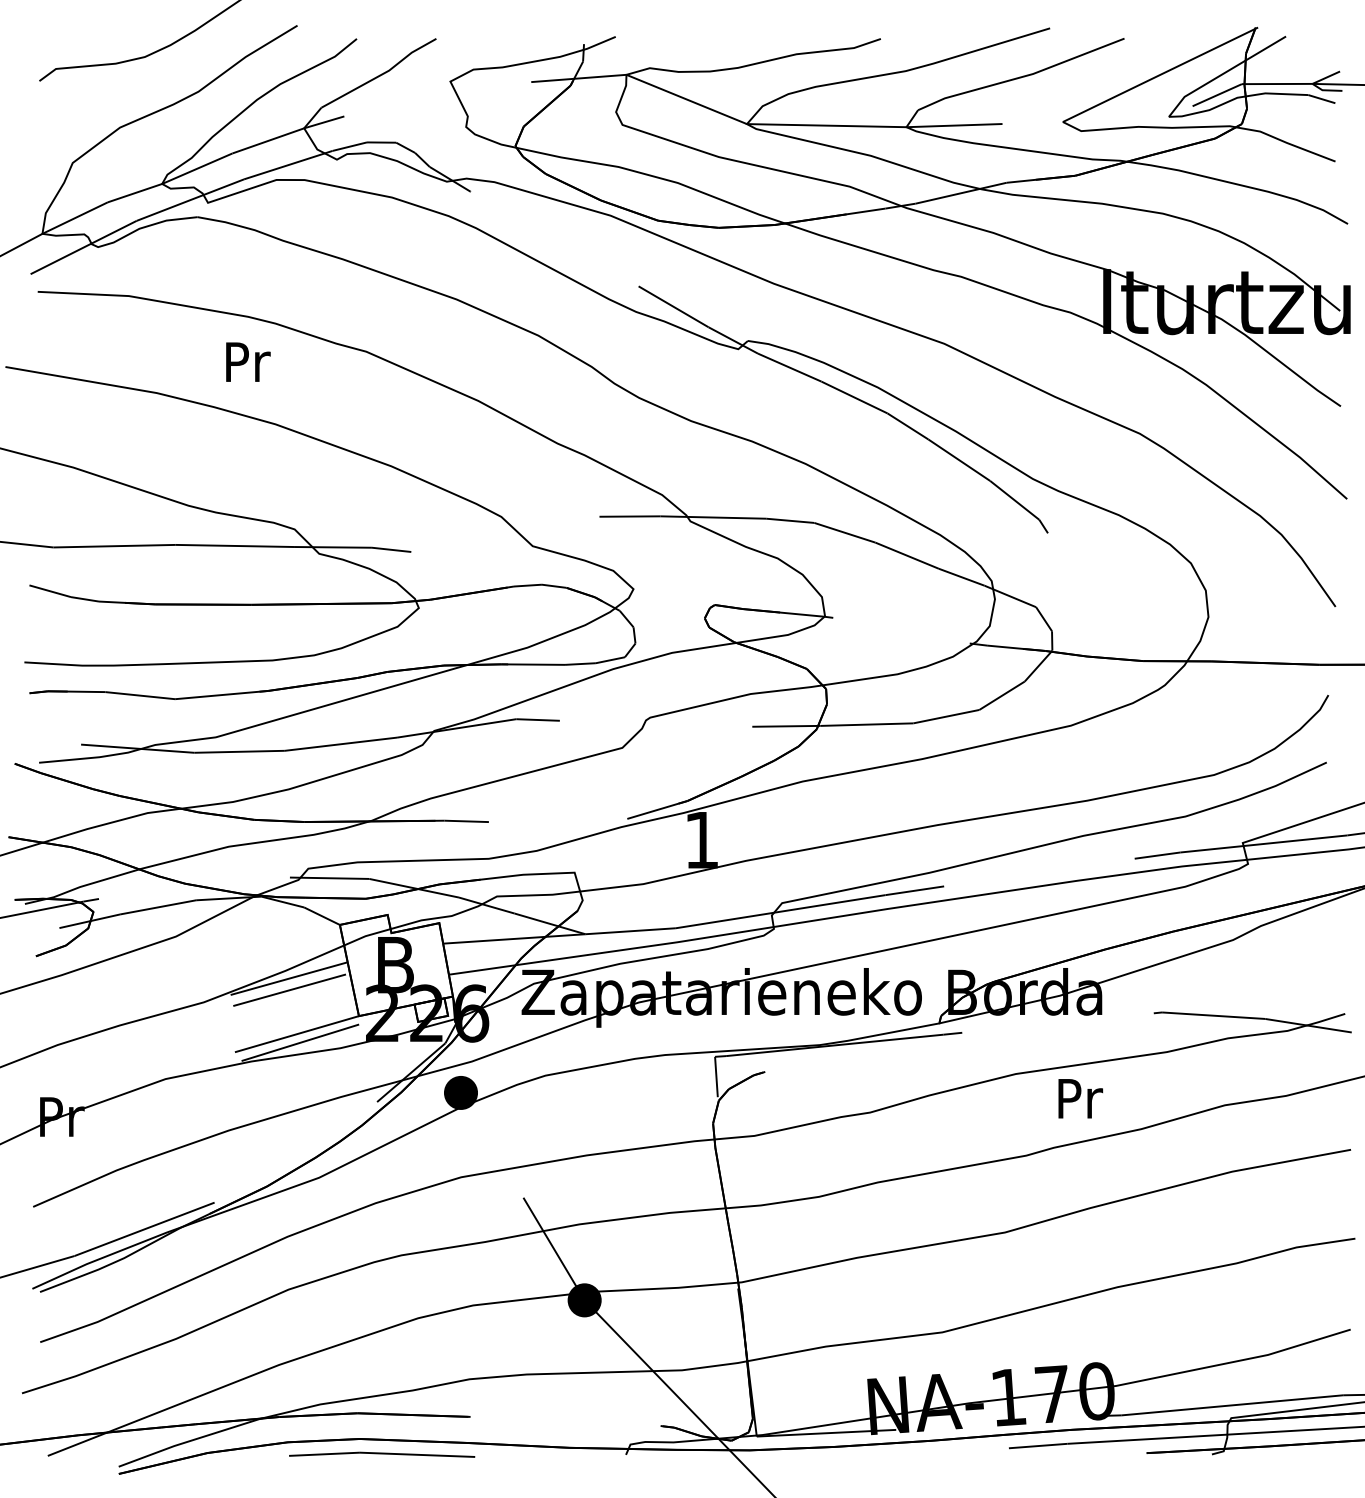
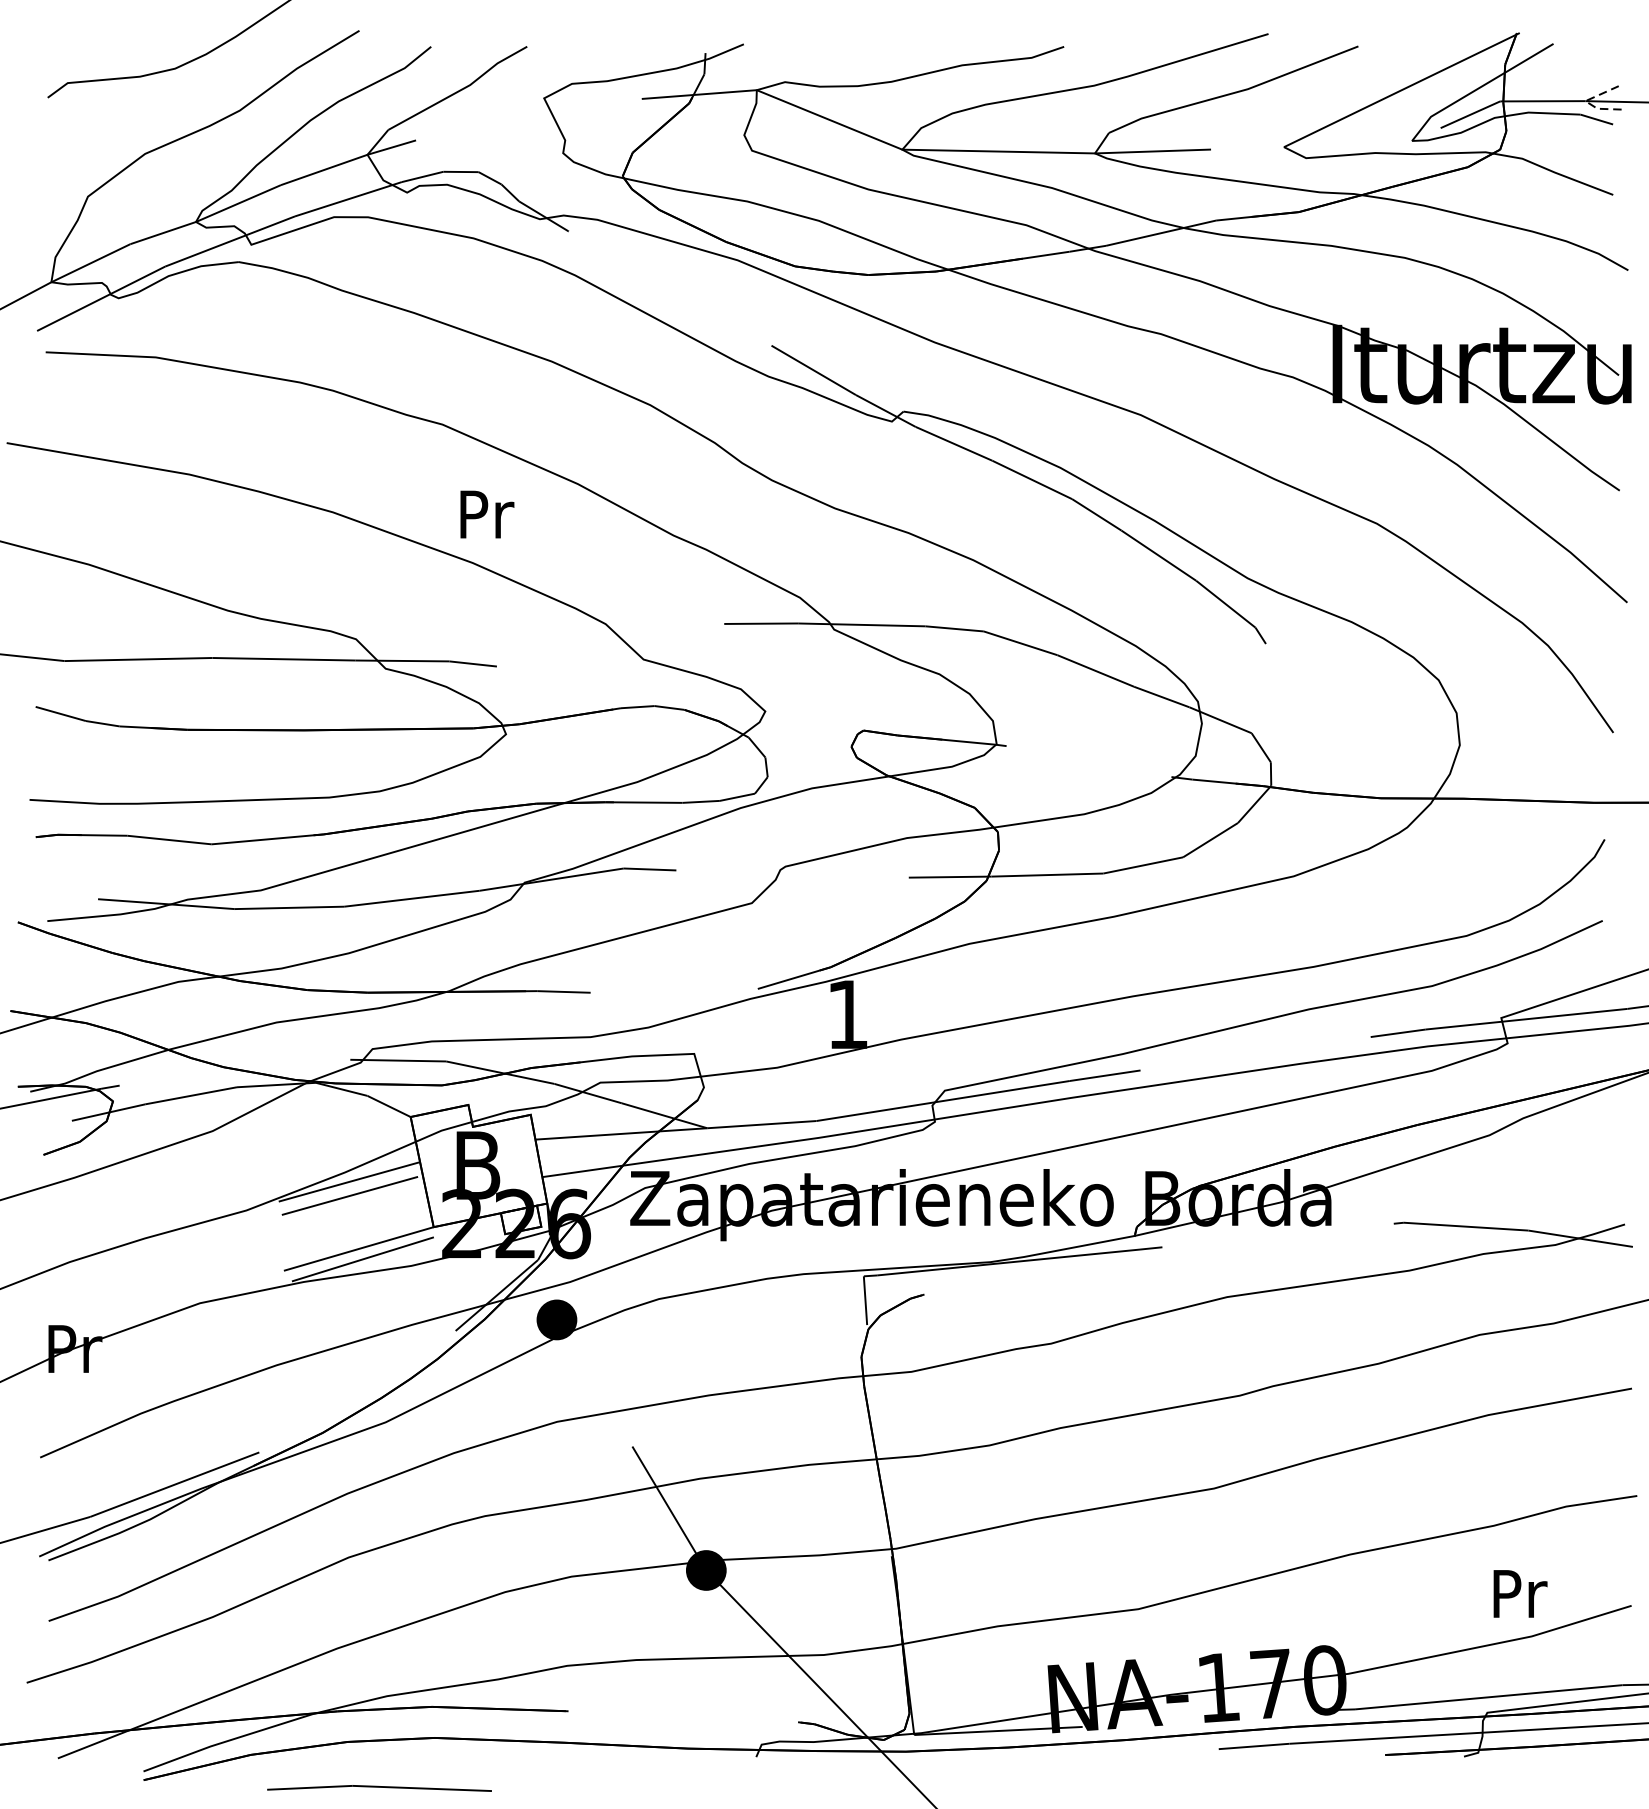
line: (1313, 84) -> (1586, 101), solid -> dashed
text: (248, 361) -> (487, 513), moved
text: (1080, 1098) -> (1520, 1593), moved
line: (382, 1454) -> (379, 1788), moved

